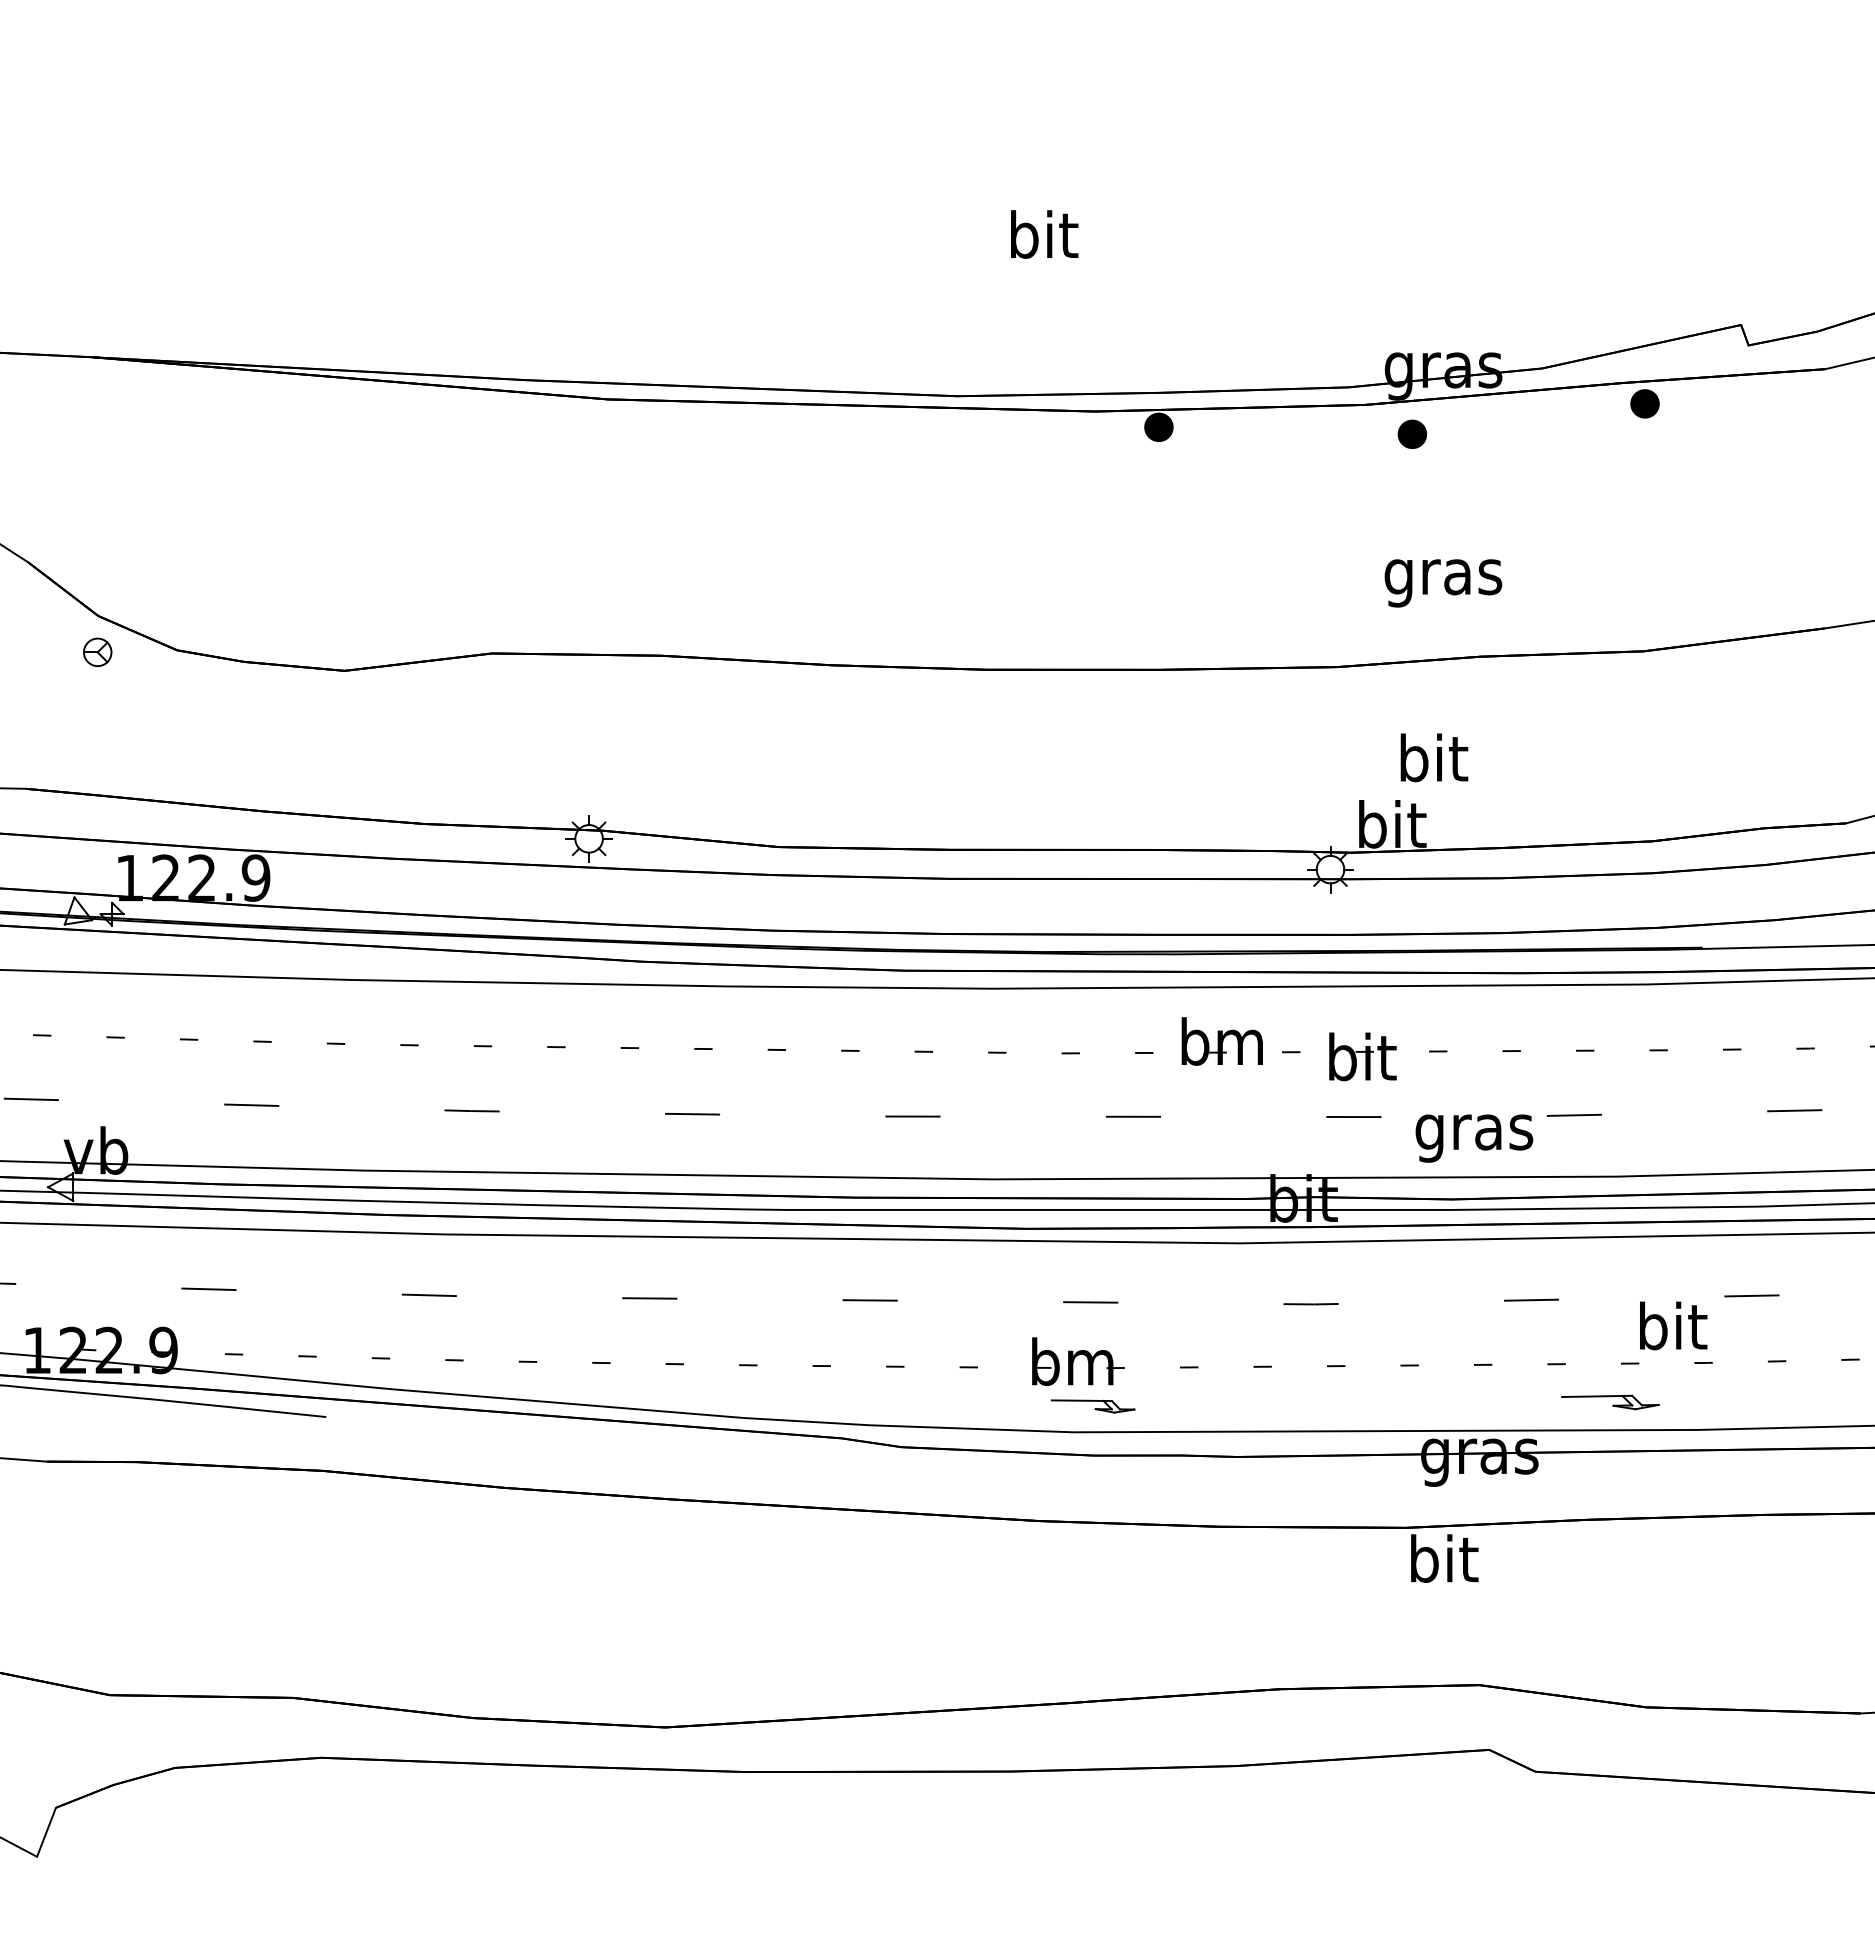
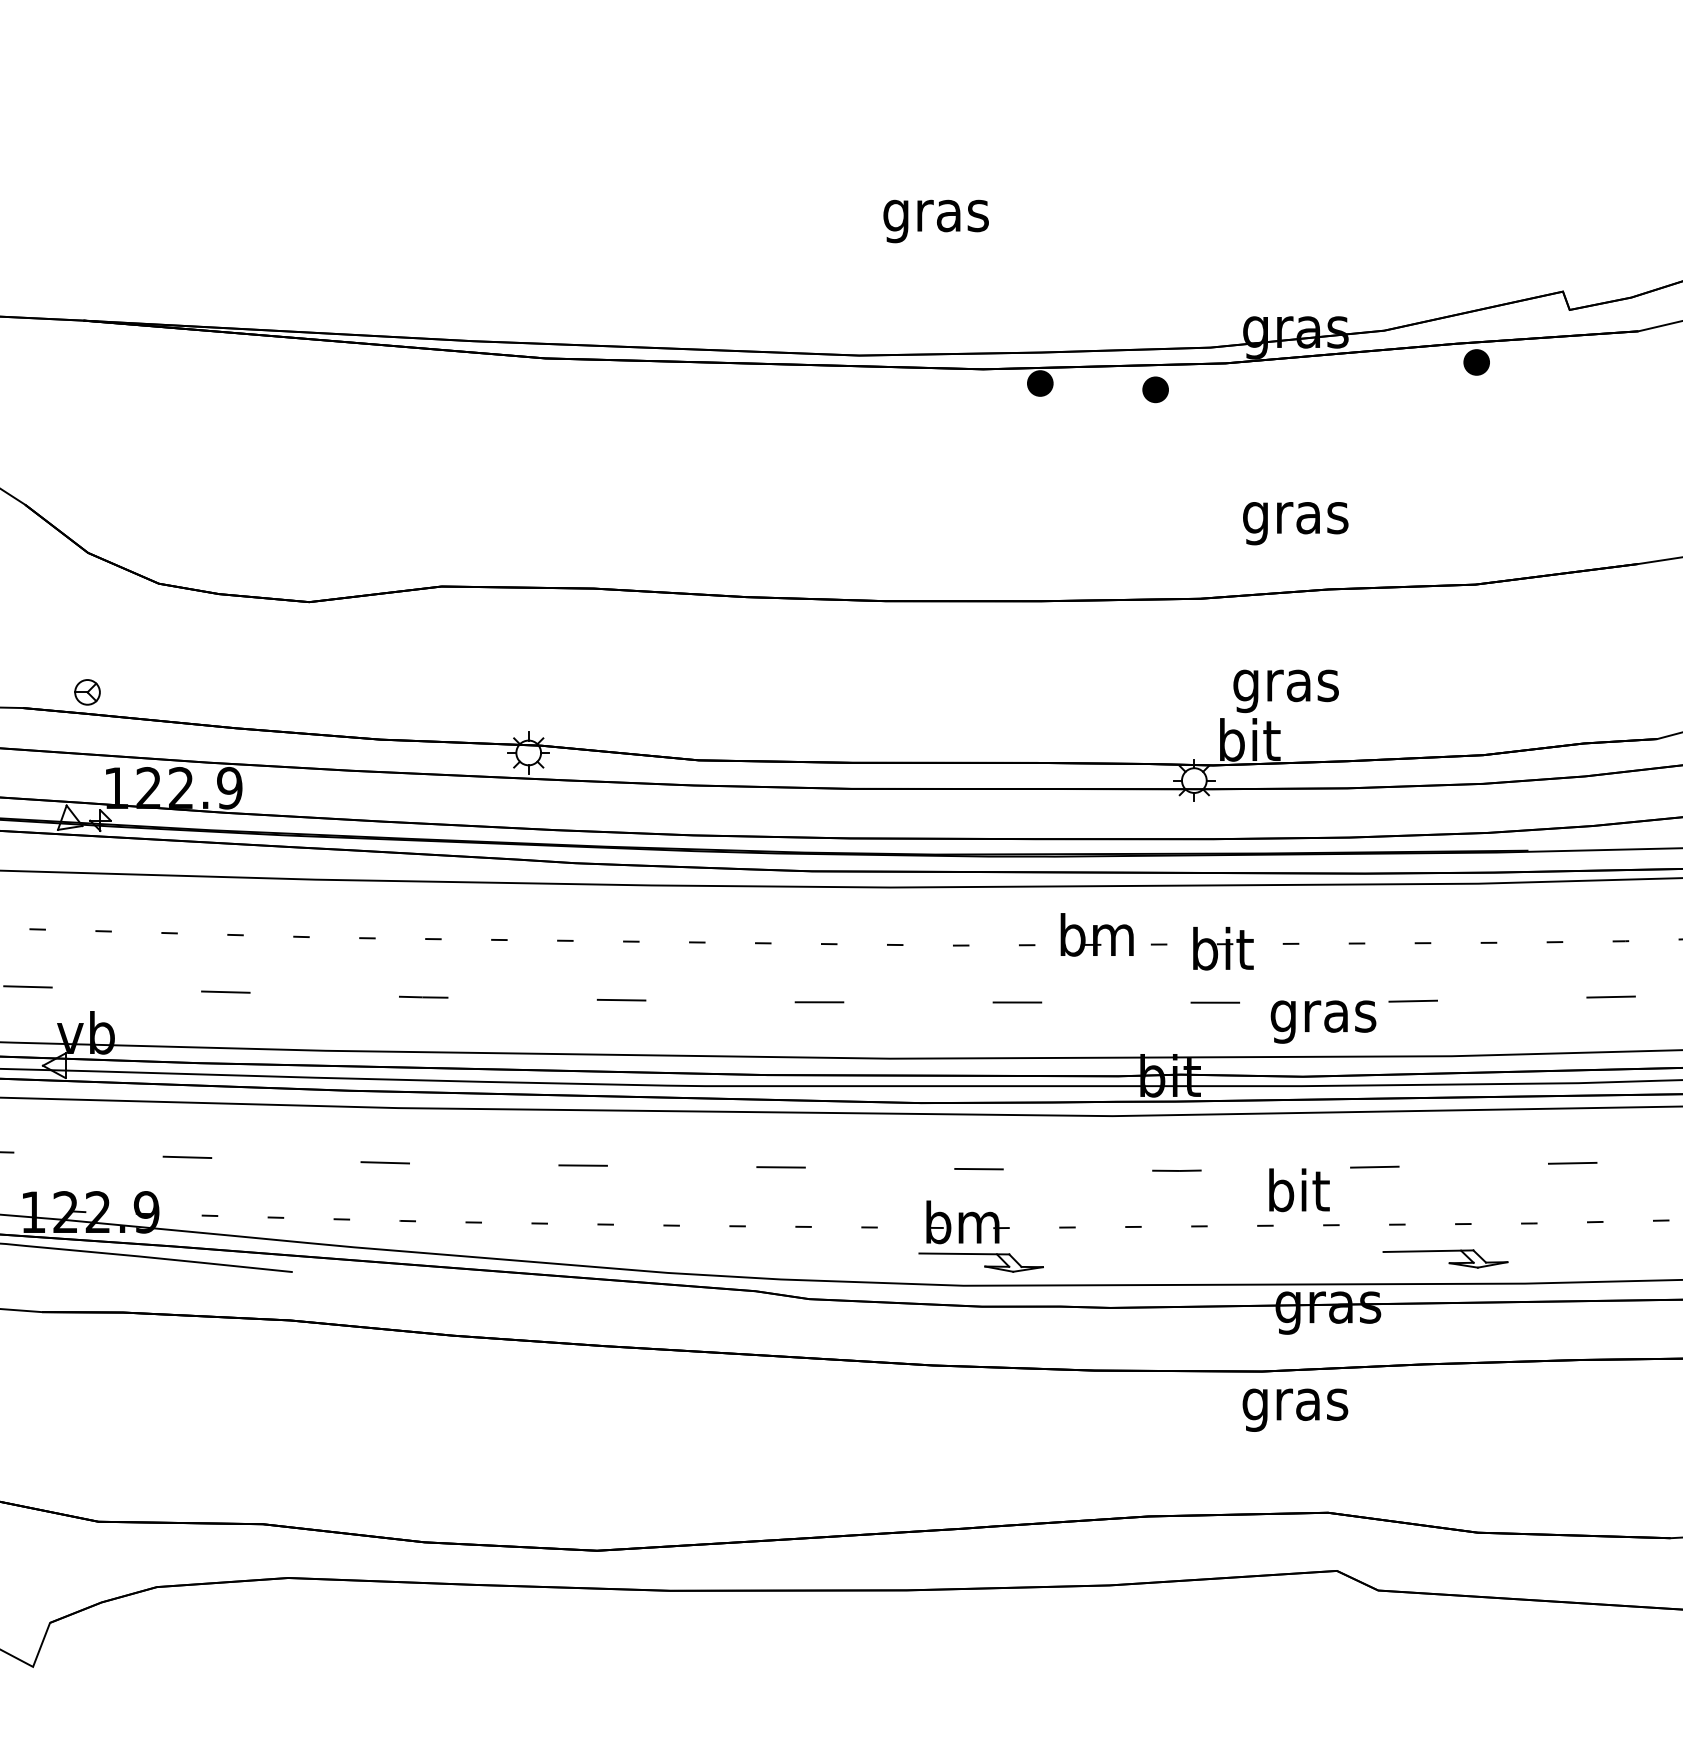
text: (1042, 240) -> (935, 215), bit -> gras
part: (1412, 433) -> (1155, 389), moved
part: (97, 651) -> (87, 691), moved
text: (1432, 763) -> (1285, 685), bit -> gras
text: (1673, 1325) -> (1299, 1189), moved
part: (1610, 1402) -> (1445, 1259), size x1.43
part: (1092, 1406) -> (980, 1262), size x1.67
text: (1442, 1564) -> (1294, 1404), bit -> gras

